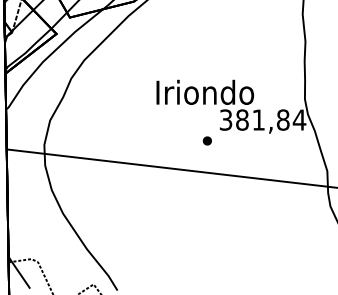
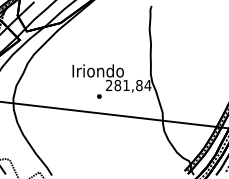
text: (226, 119) -> (109, 85), 381,84 -> 281,84

